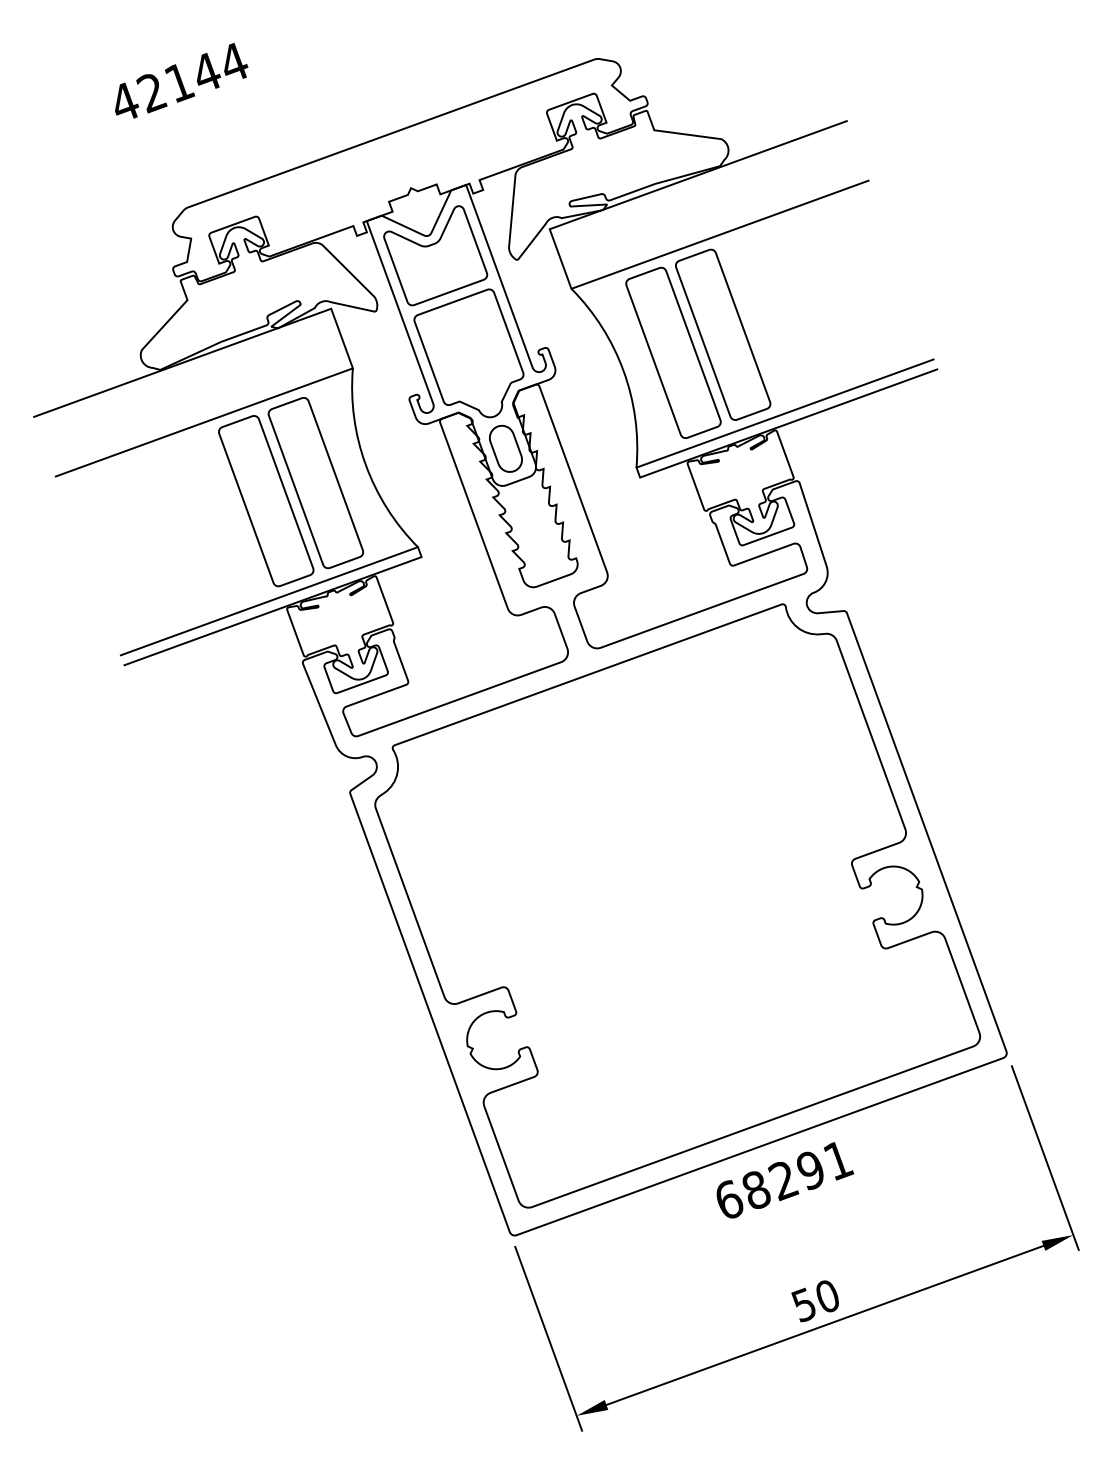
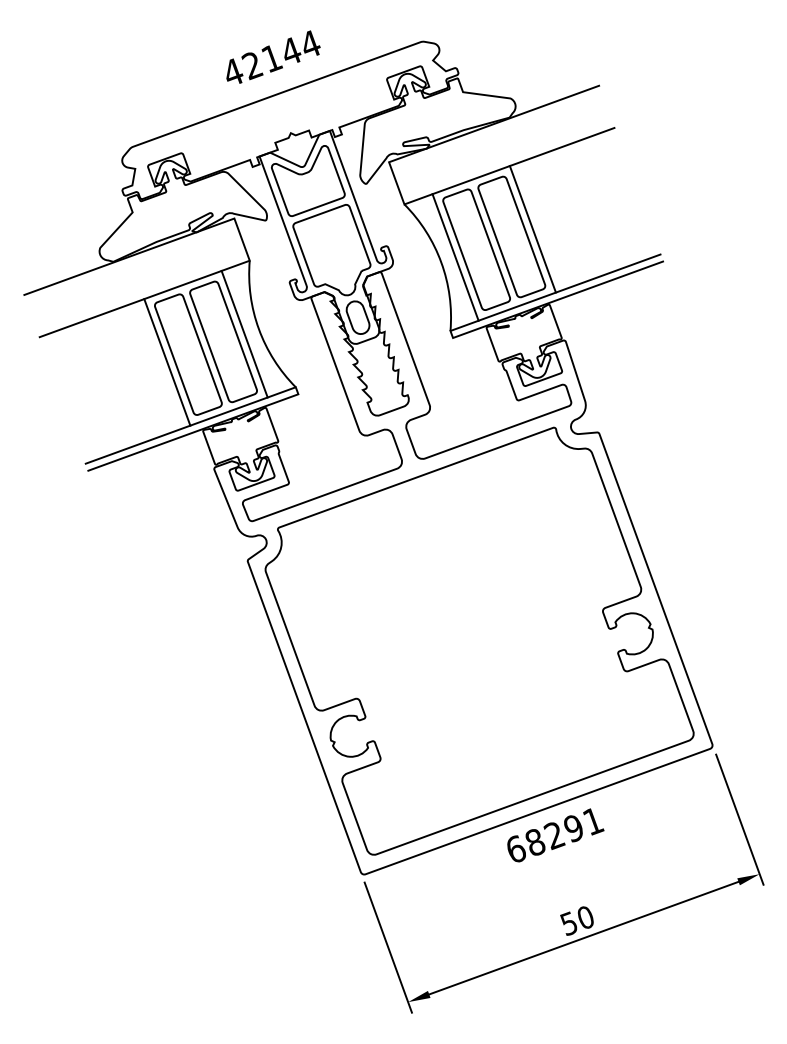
text: (181, 79) -> (273, 56), moved
line: (752, 324) -> (532, 229), added
line: (643, 363) -> (455, 257), added
line: (345, 471) -> (244, 333), added
line: (236, 512) -> (167, 362), added

